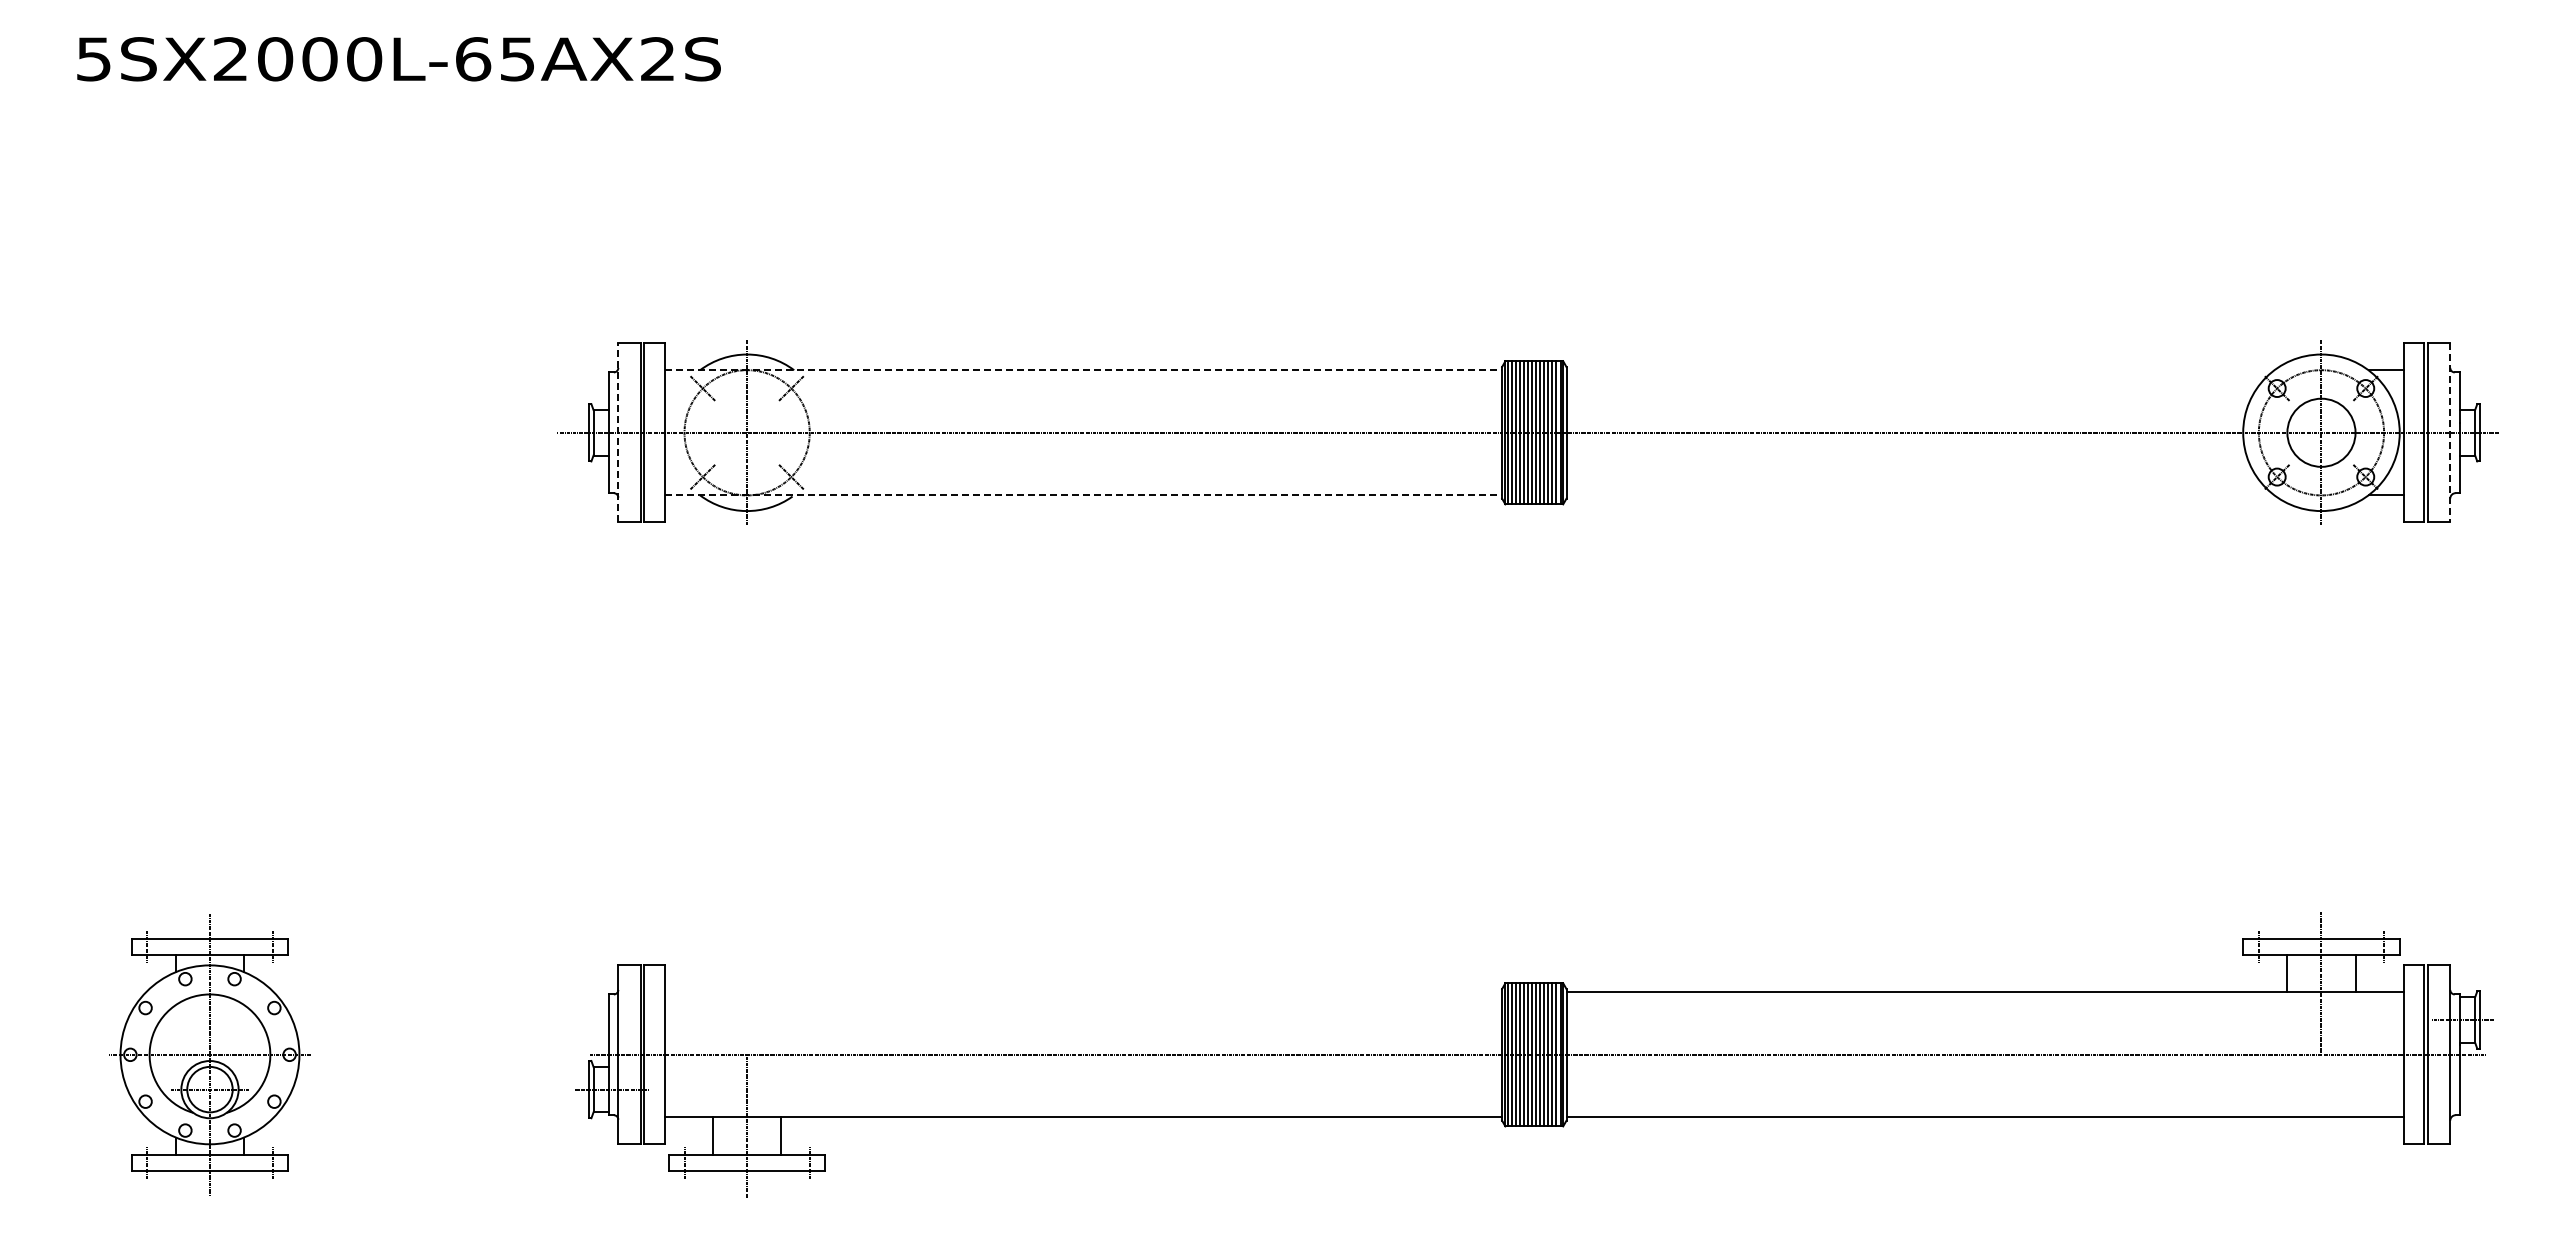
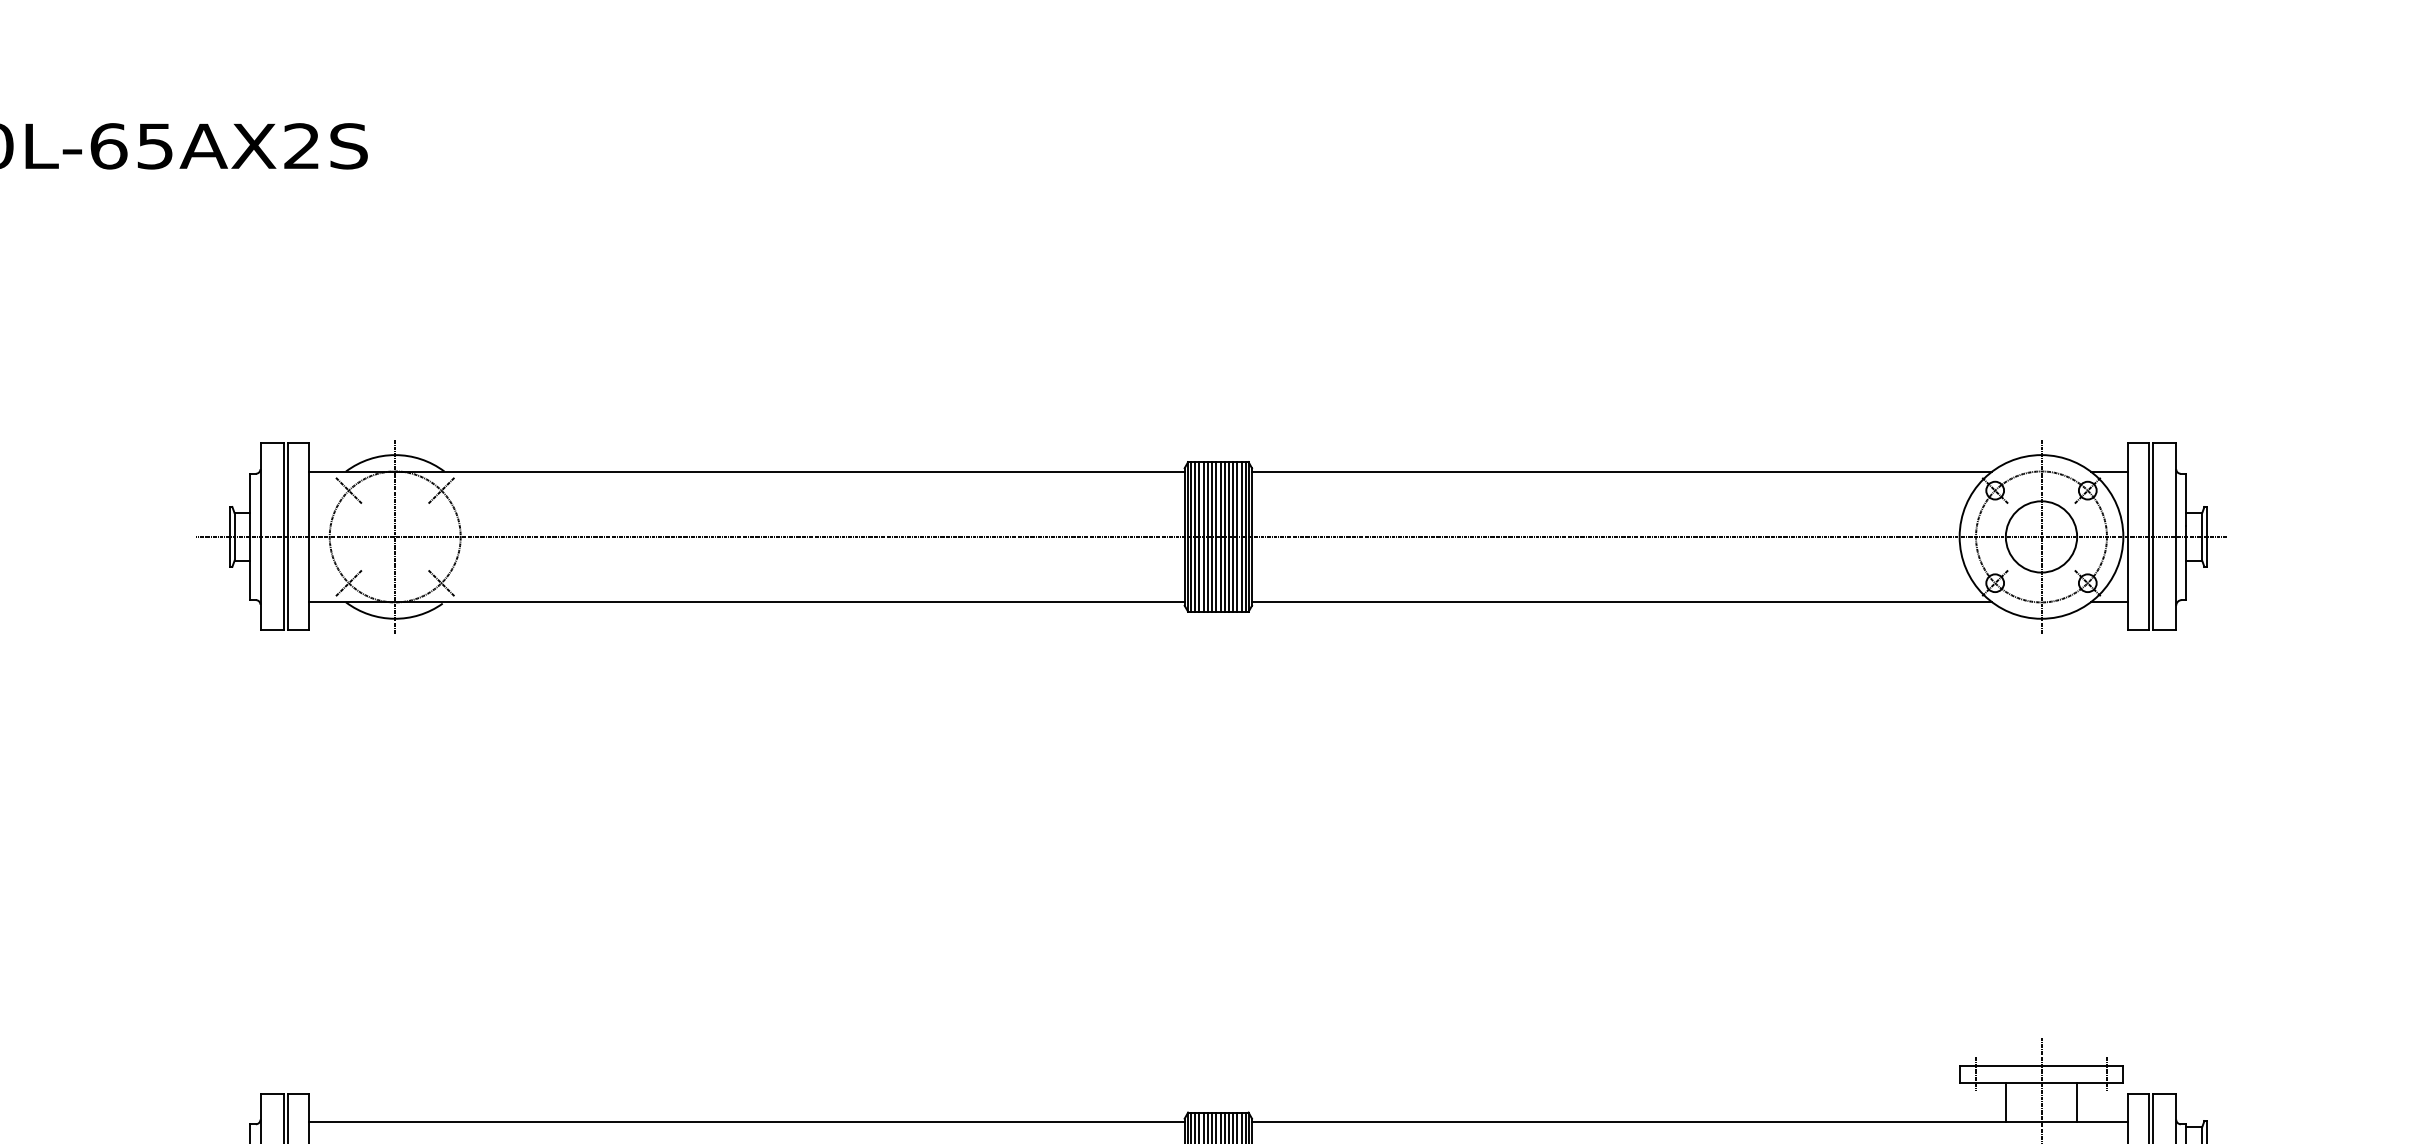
line: (1083, 370) -> (746, 471), dashed -> solid
line: (1920, 370) -> (1622, 471), added
line: (618, 432) -> (260, 536), dashed -> solid
line: (2450, 433) -> (2176, 537), dashed -> solid
line: (1083, 495) -> (746, 602), dashed -> solid
line: (1920, 495) -> (1622, 602), added
line: (1083, 992) -> (746, 1122), added

